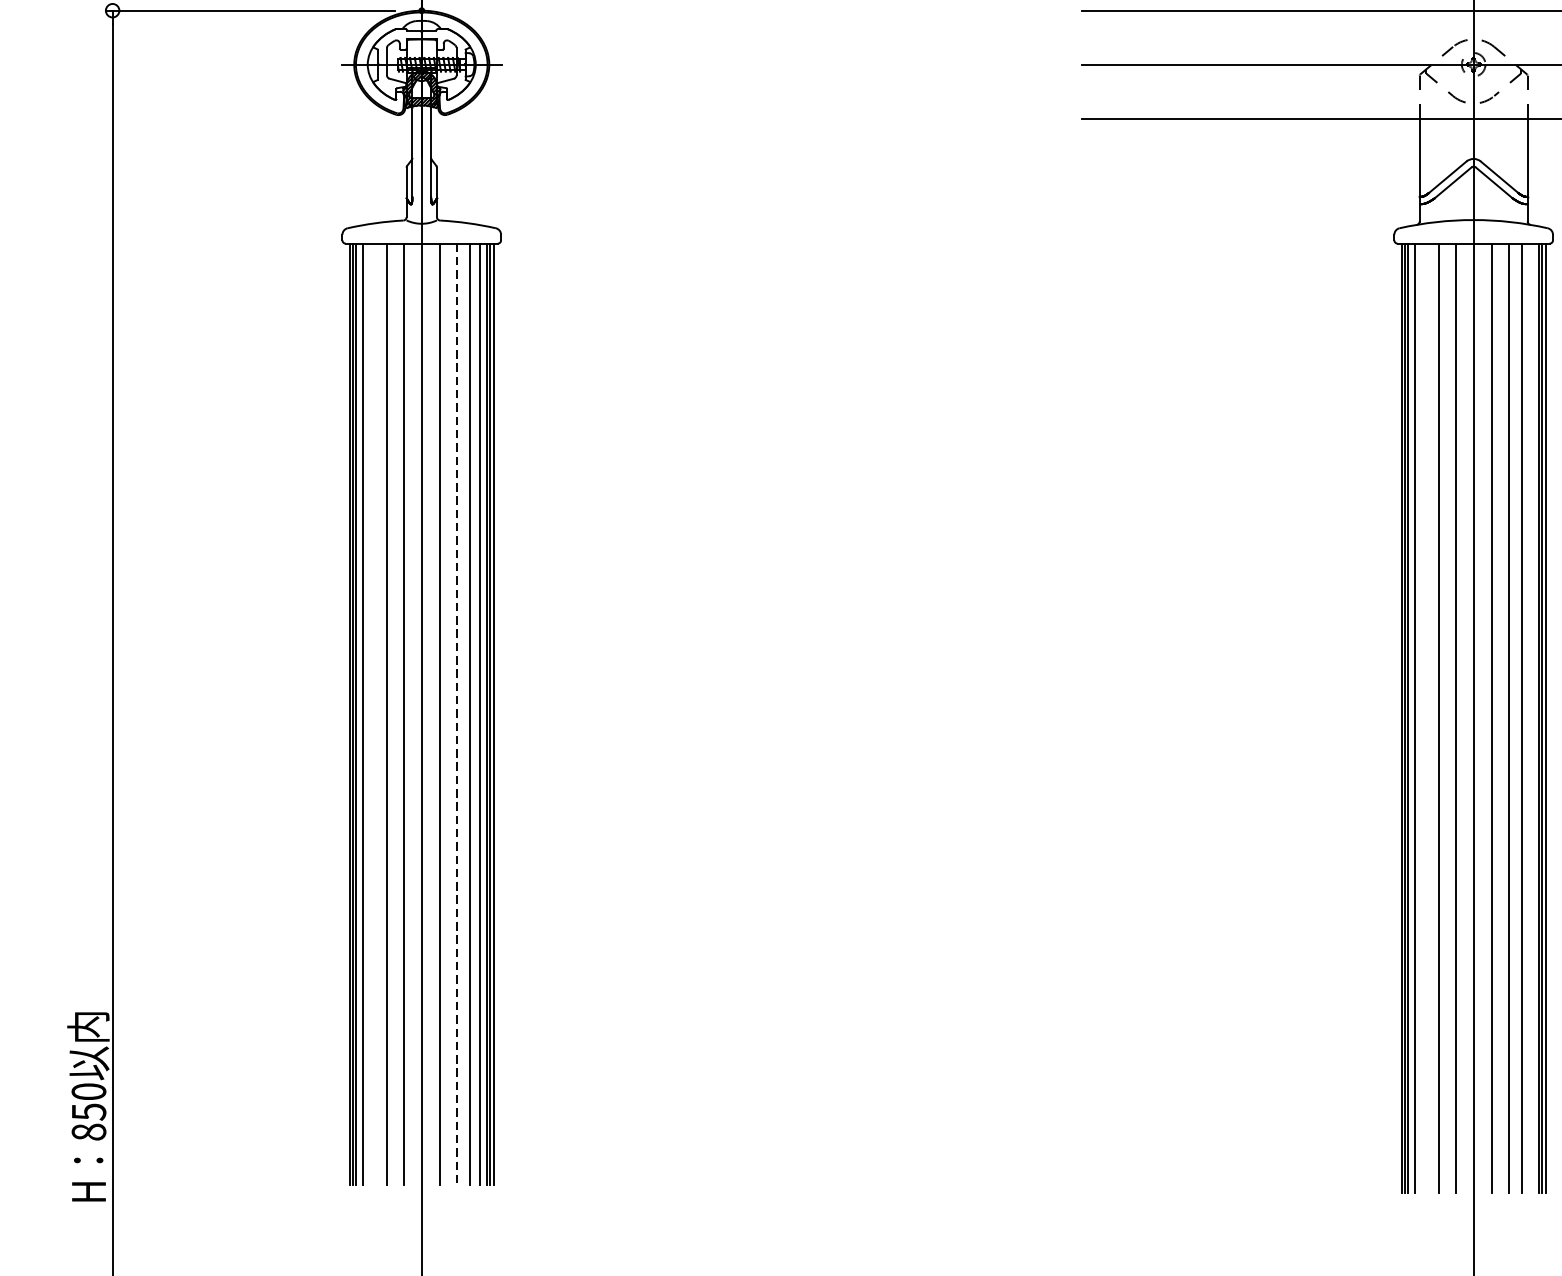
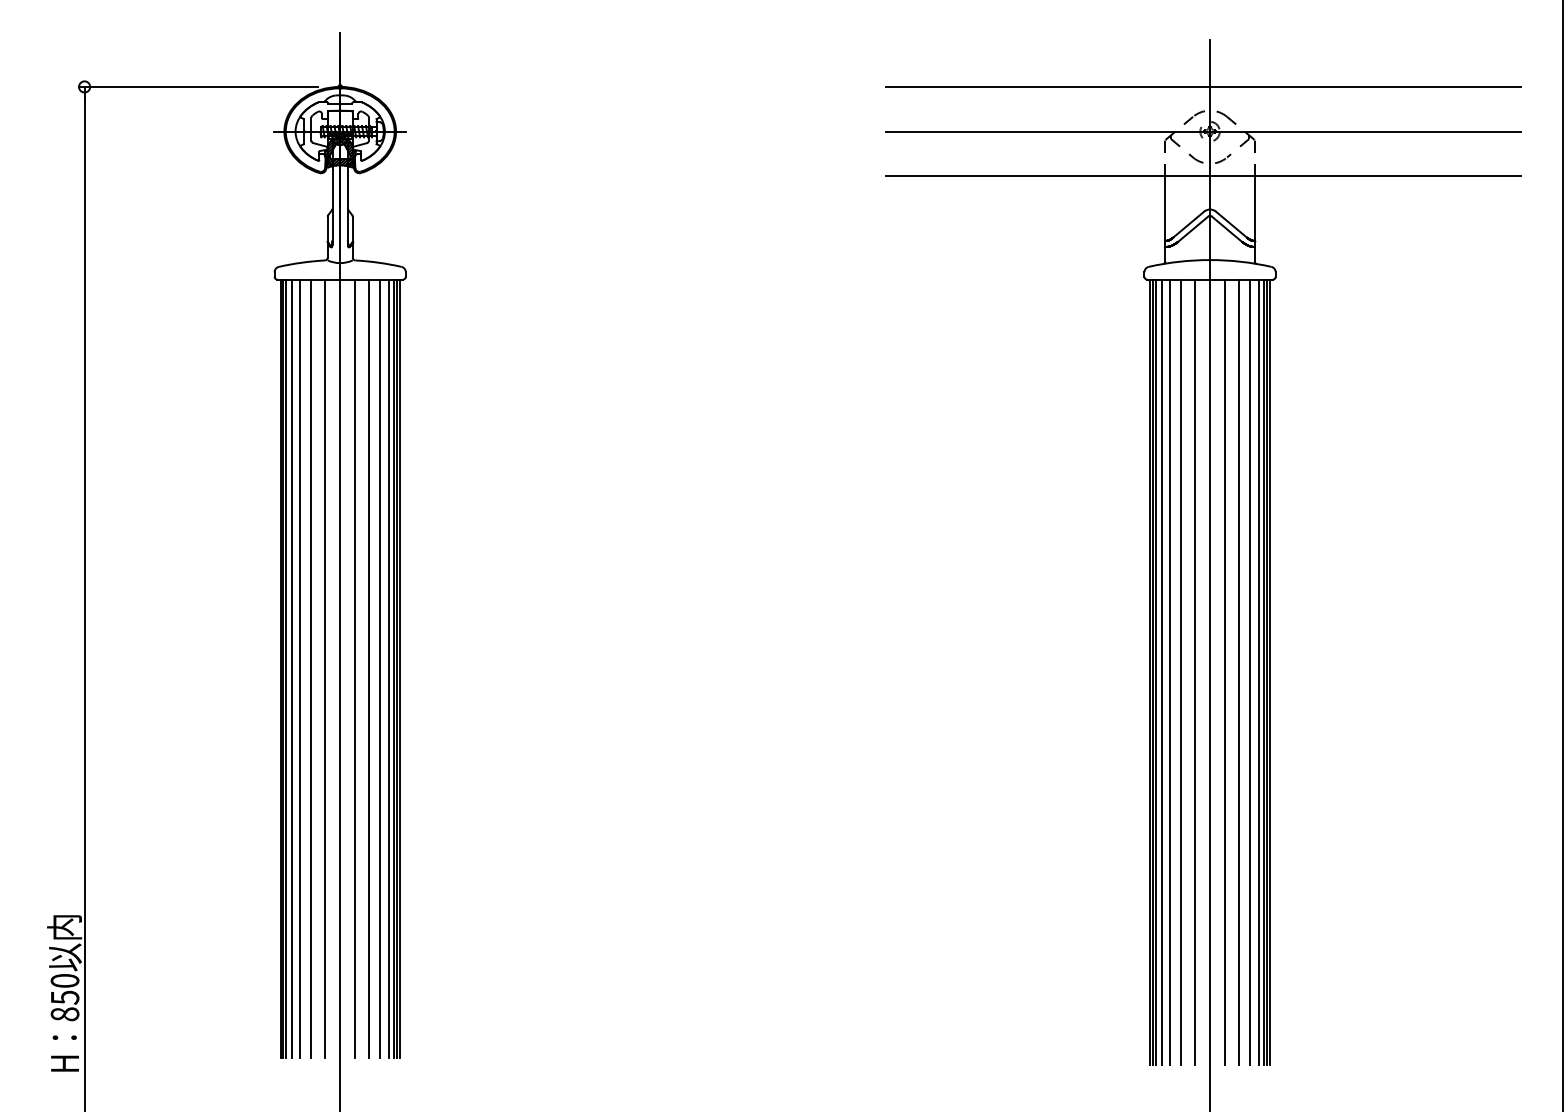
line: (373, 713) -> (300, 668), added
line: (457, 715) -> (369, 669), dashed -> solid
line: (1425, 717) -> (1170, 671), added
line: (1532, 717) -> (1258, 671), added

